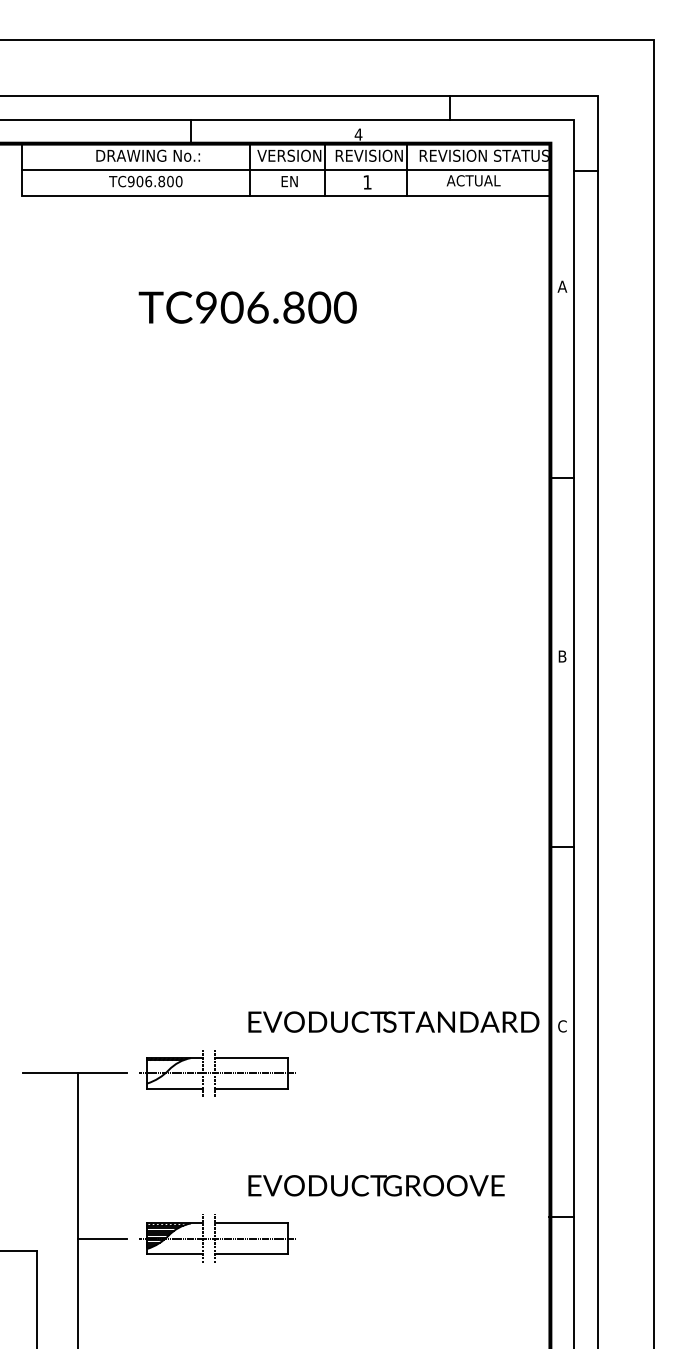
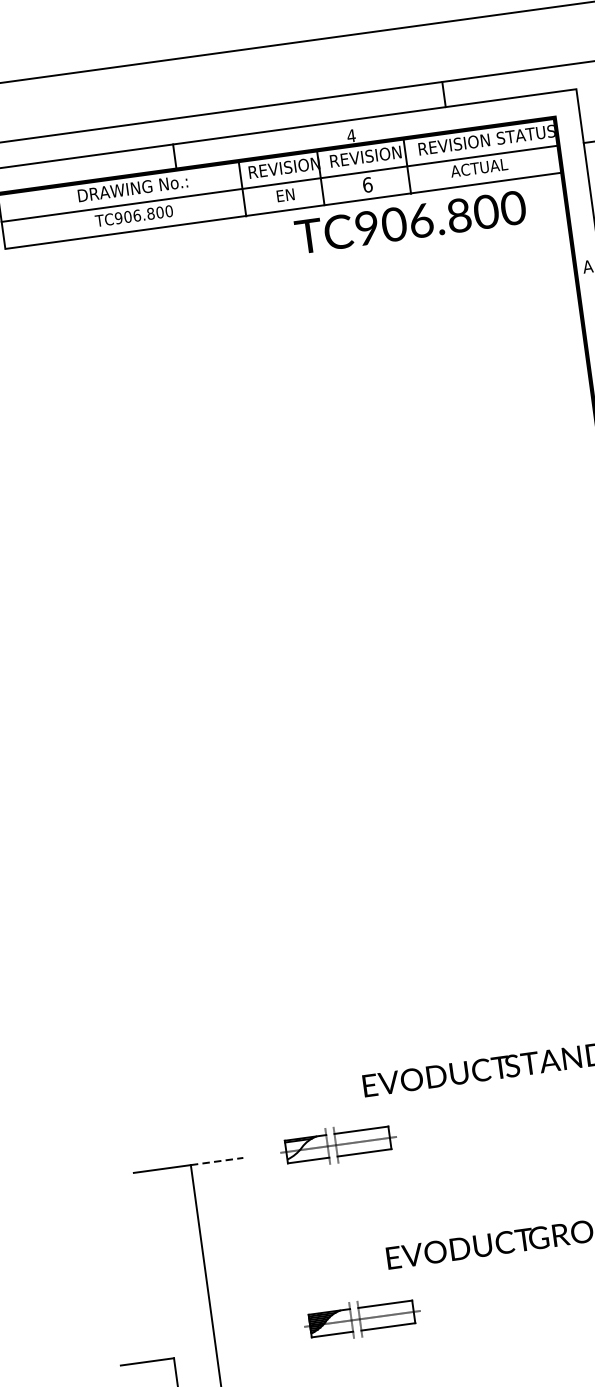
text: (290, 155) -> (282, 167), VERSION -> REVISION
text: (367, 182) -> (367, 185), 1 -> 6
text: (247, 307) -> (410, 222), moved
line: (102, 1073) -> (217, 1161), solid -> dashed
part: (217, 1073) -> (338, 1145), size x0.7
line: (102, 1238) -> (240, 1335), removed
part: (217, 1238) -> (362, 1318), size x0.7

